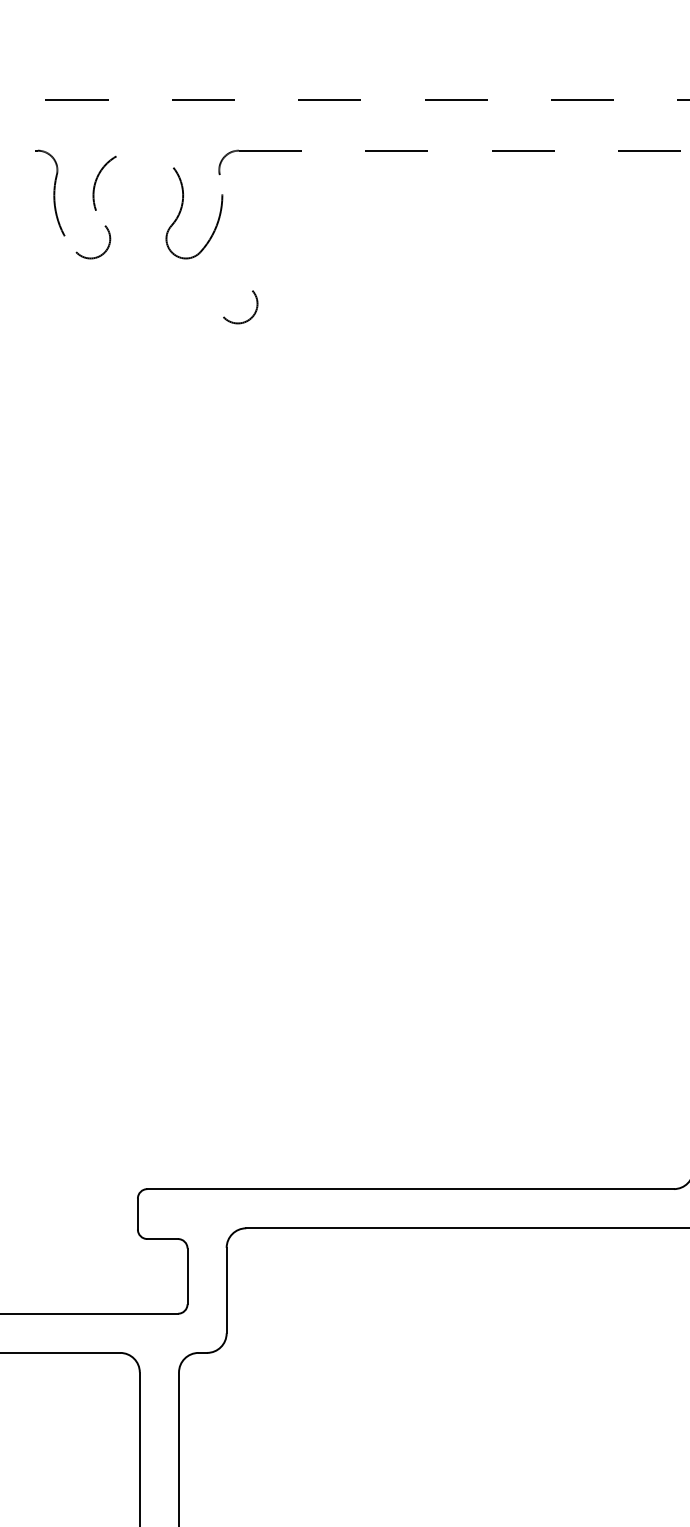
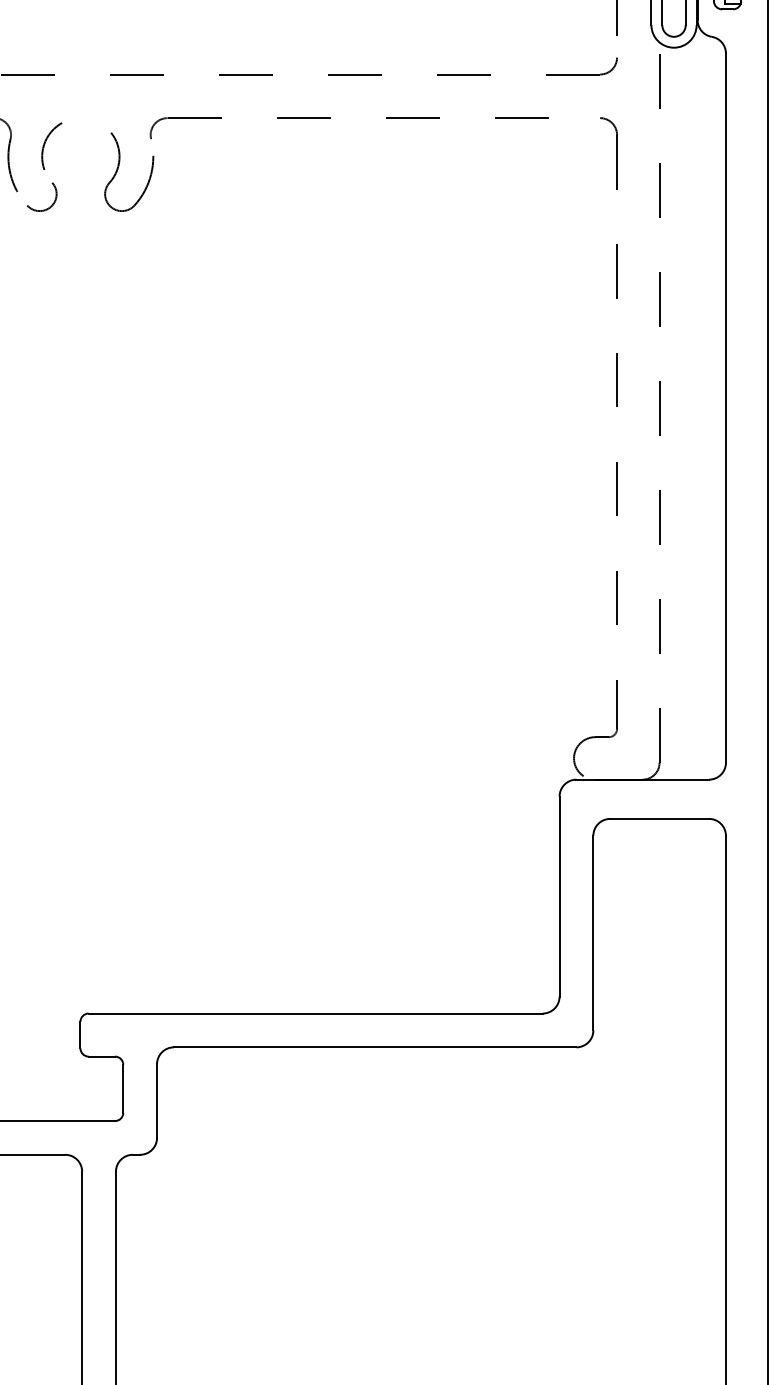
arc: (250, 316) -> (177, 261), removed

